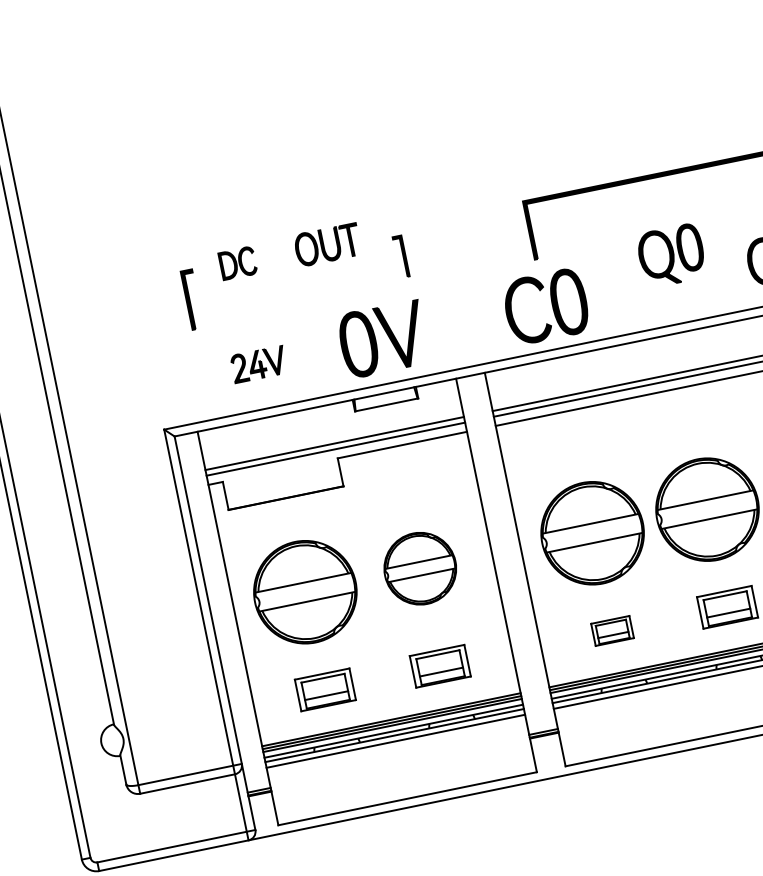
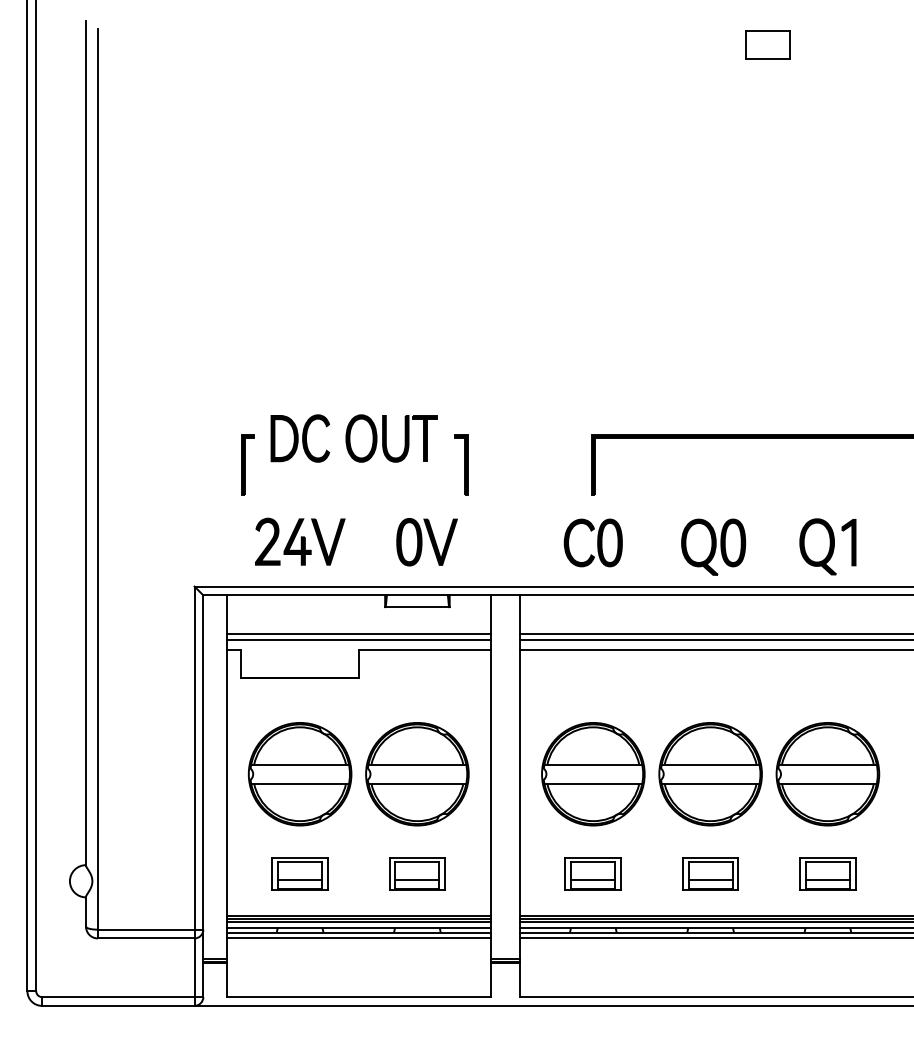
part: (327, 244) -> (391, 438), size x1.43
part: (671, 255) -> (713, 546), moved
part: (401, 256) -> (461, 464), size x1.43
part: (237, 263) -> (299, 438), size x1.67
part: (545, 306) -> (592, 542), size x0.71
part: (382, 339) -> (426, 542), size x0.71
part: (258, 364) -> (300, 541), size x1.67
part: (420, 568) -> (417, 774), size x1.43
part: (611, 630) -> (592, 873), size x1.43

